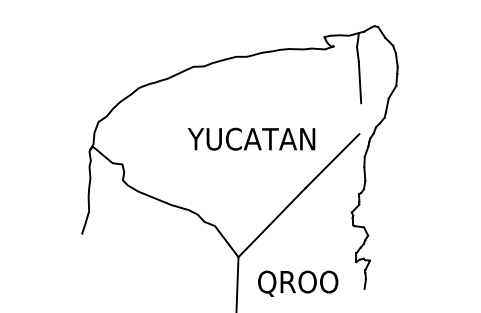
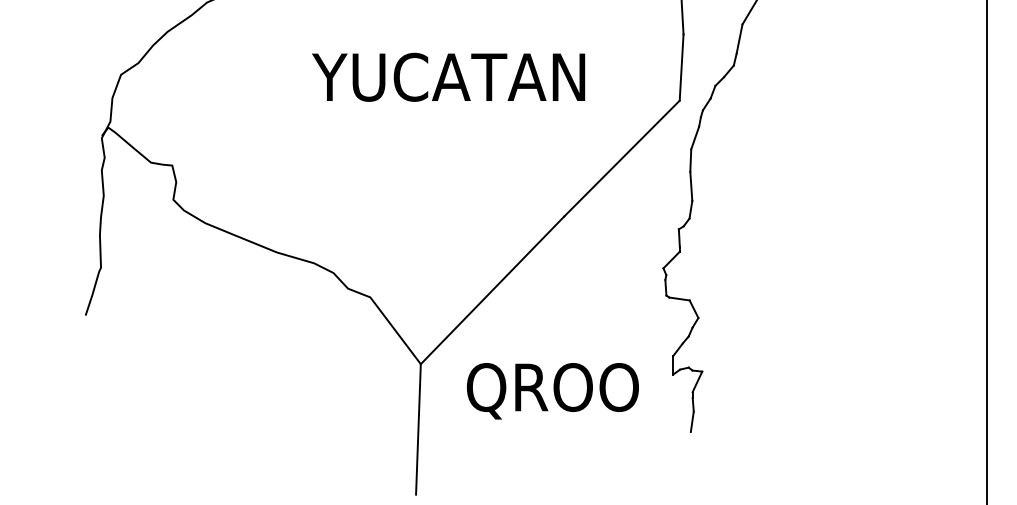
line: (360, 118) -> (682, 67), added
text: (251, 138) -> (448, 75), moved
text: (298, 283) -> (553, 390), moved

